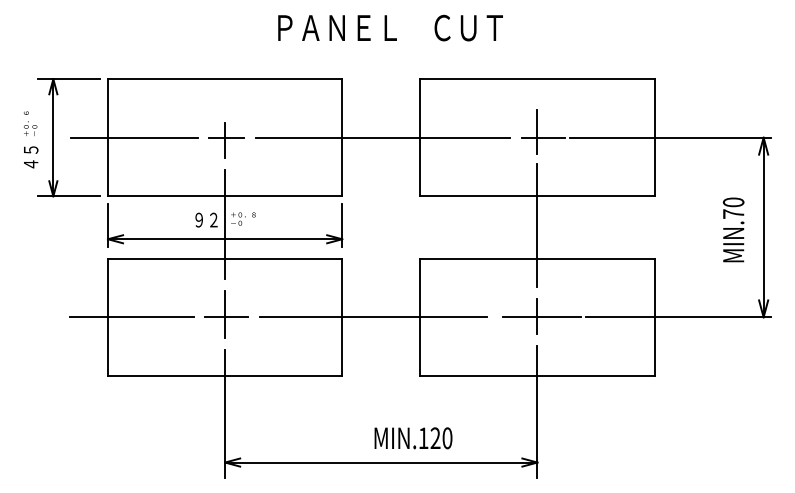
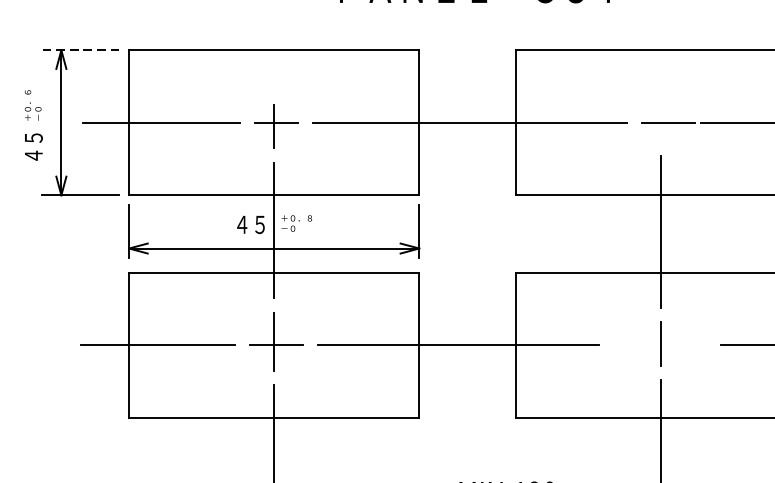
line: (68, 79) -> (80, 50), solid -> dashed
line: (537, 131) -> (661, 115), removed
text: (206, 219) -> (251, 224), ９２ -> ４５
line: (541, 317) -> (666, 345), removed

